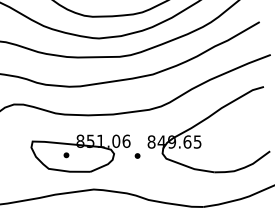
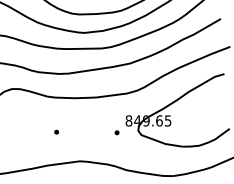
part: (80, 153) -> (68, 130), removed

